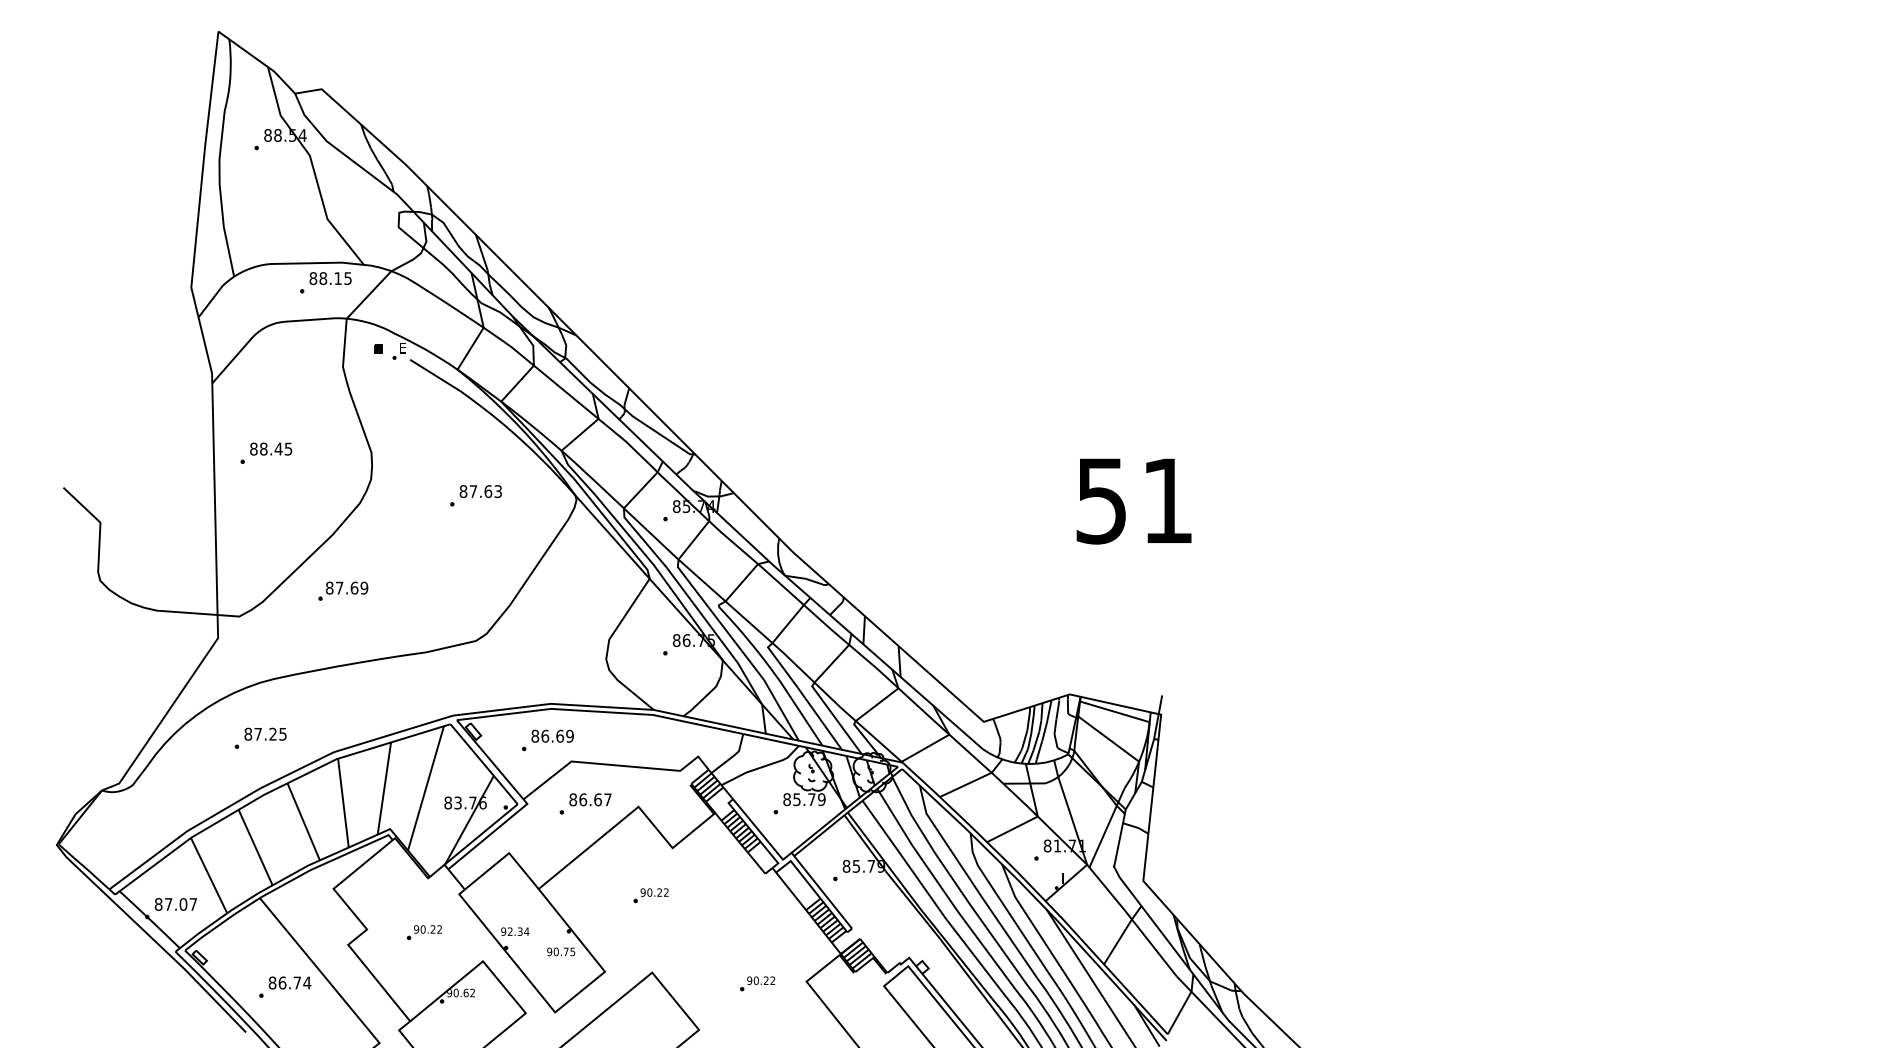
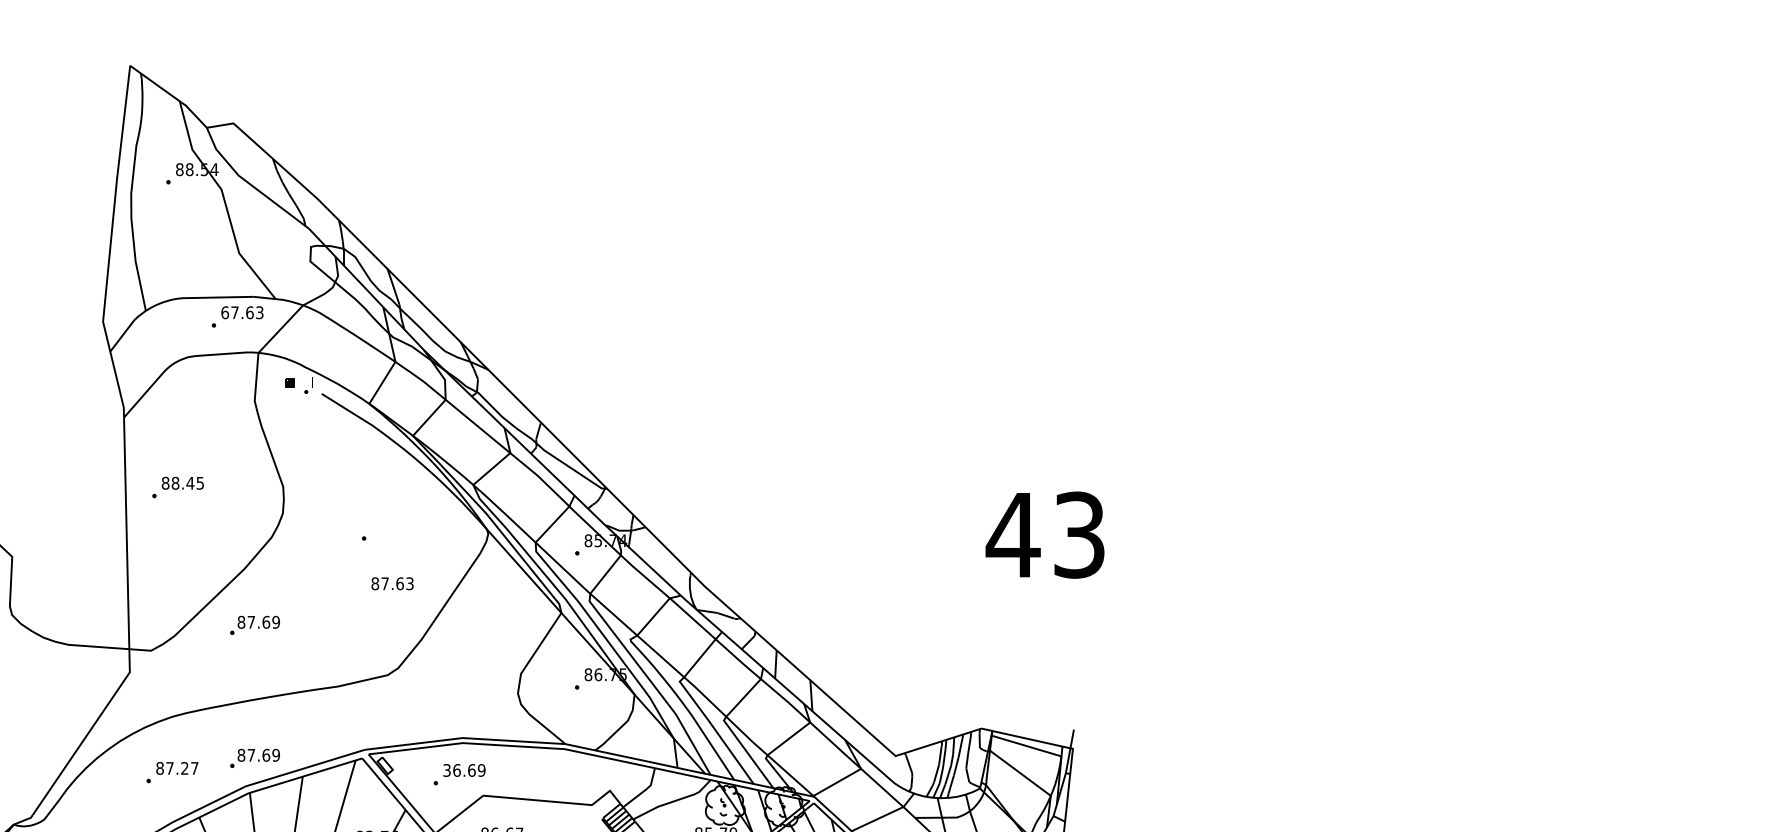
text: (330, 278) -> (242, 312), 88.15 -> 67.63
text: (403, 348) -> (315, 382), E -> I
text: (480, 491) -> (392, 583), moved
text: (1132, 500) -> (1044, 534), 51 -> 43
part: (343, 723) -> (255, 757), added
text: (282, 734) -> (194, 768), 87.25 -> 87.27
text: (535, 736) -> (447, 770), 86.69 -> 36.69

